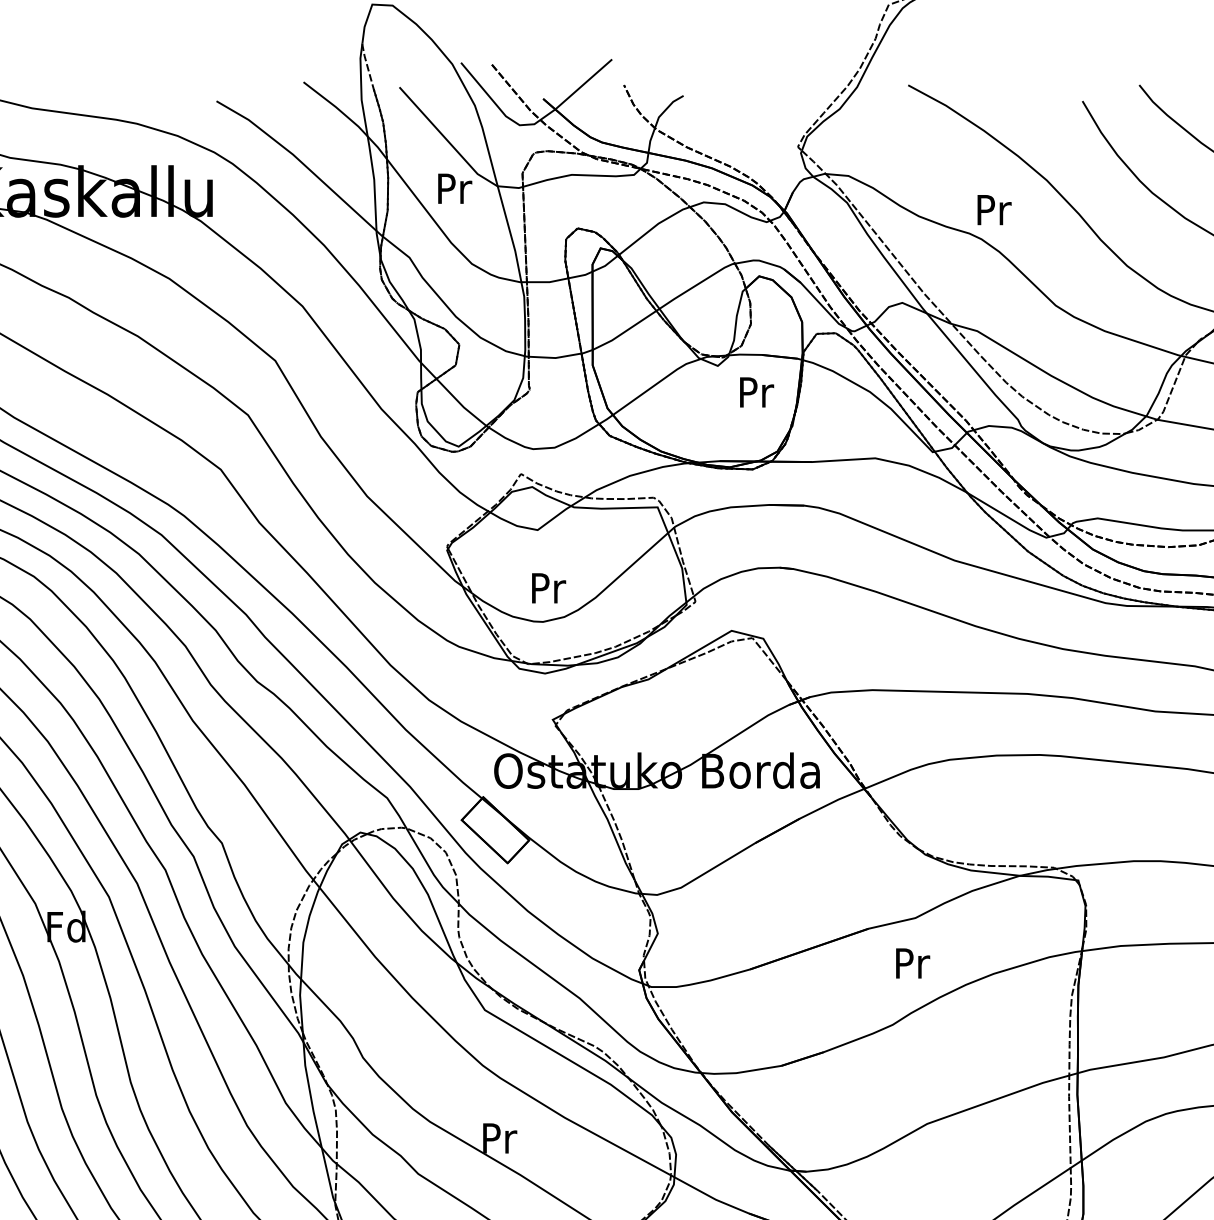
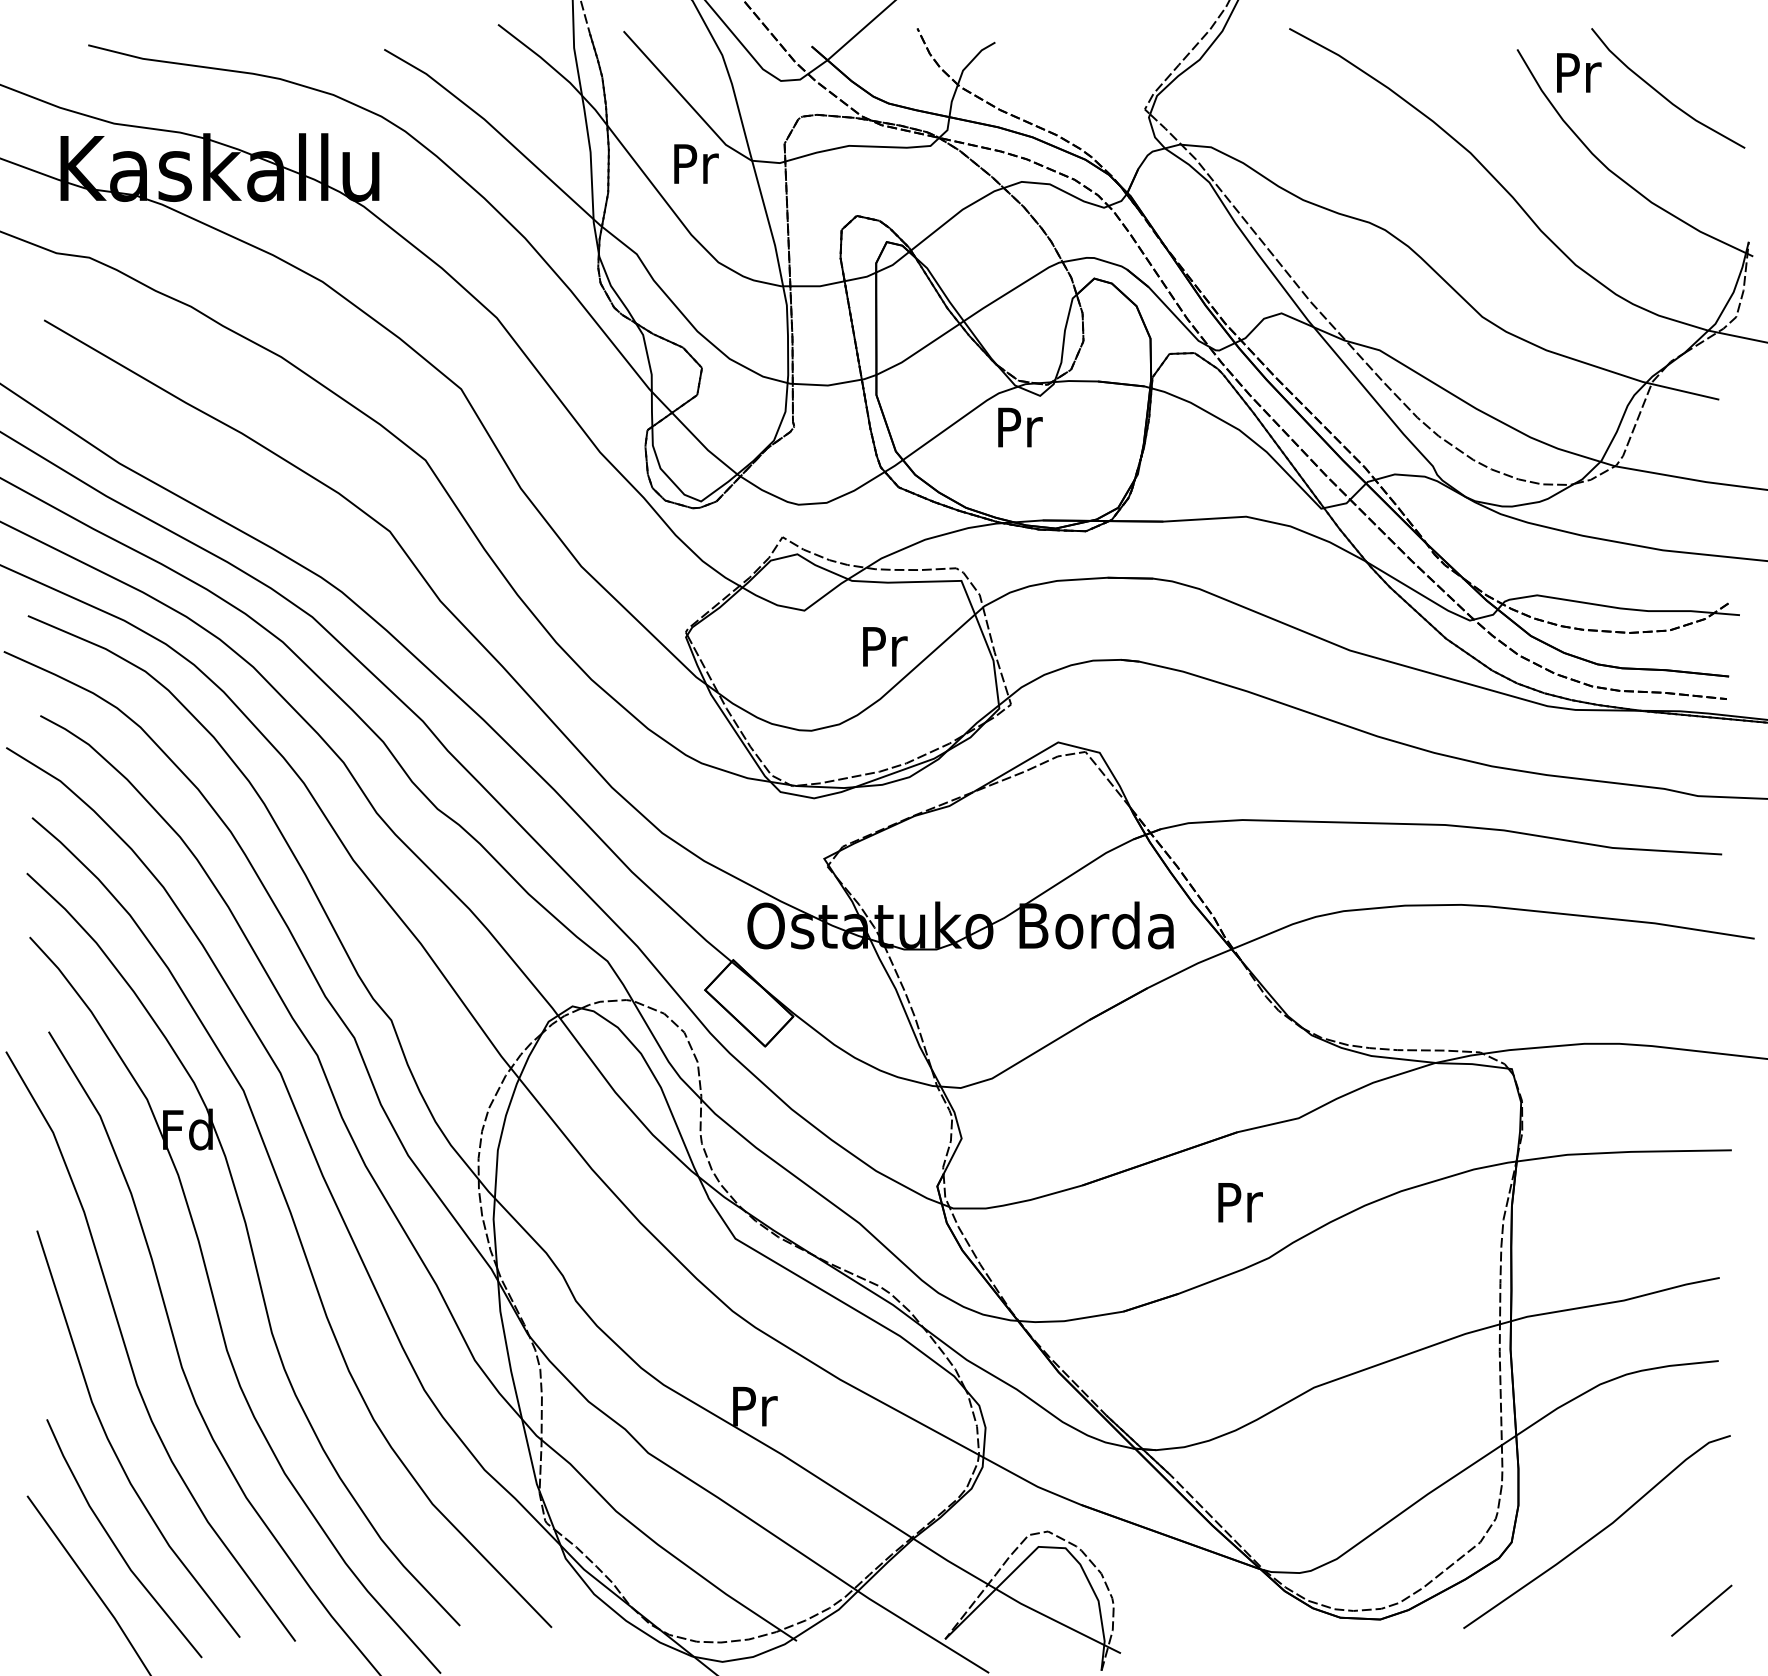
text: (994, 209) -> (1579, 72), moved
text: (757, 392) -> (1020, 427), moved
text: (549, 588) -> (885, 646), moved
text: (912, 963) -> (1240, 1202), moved

